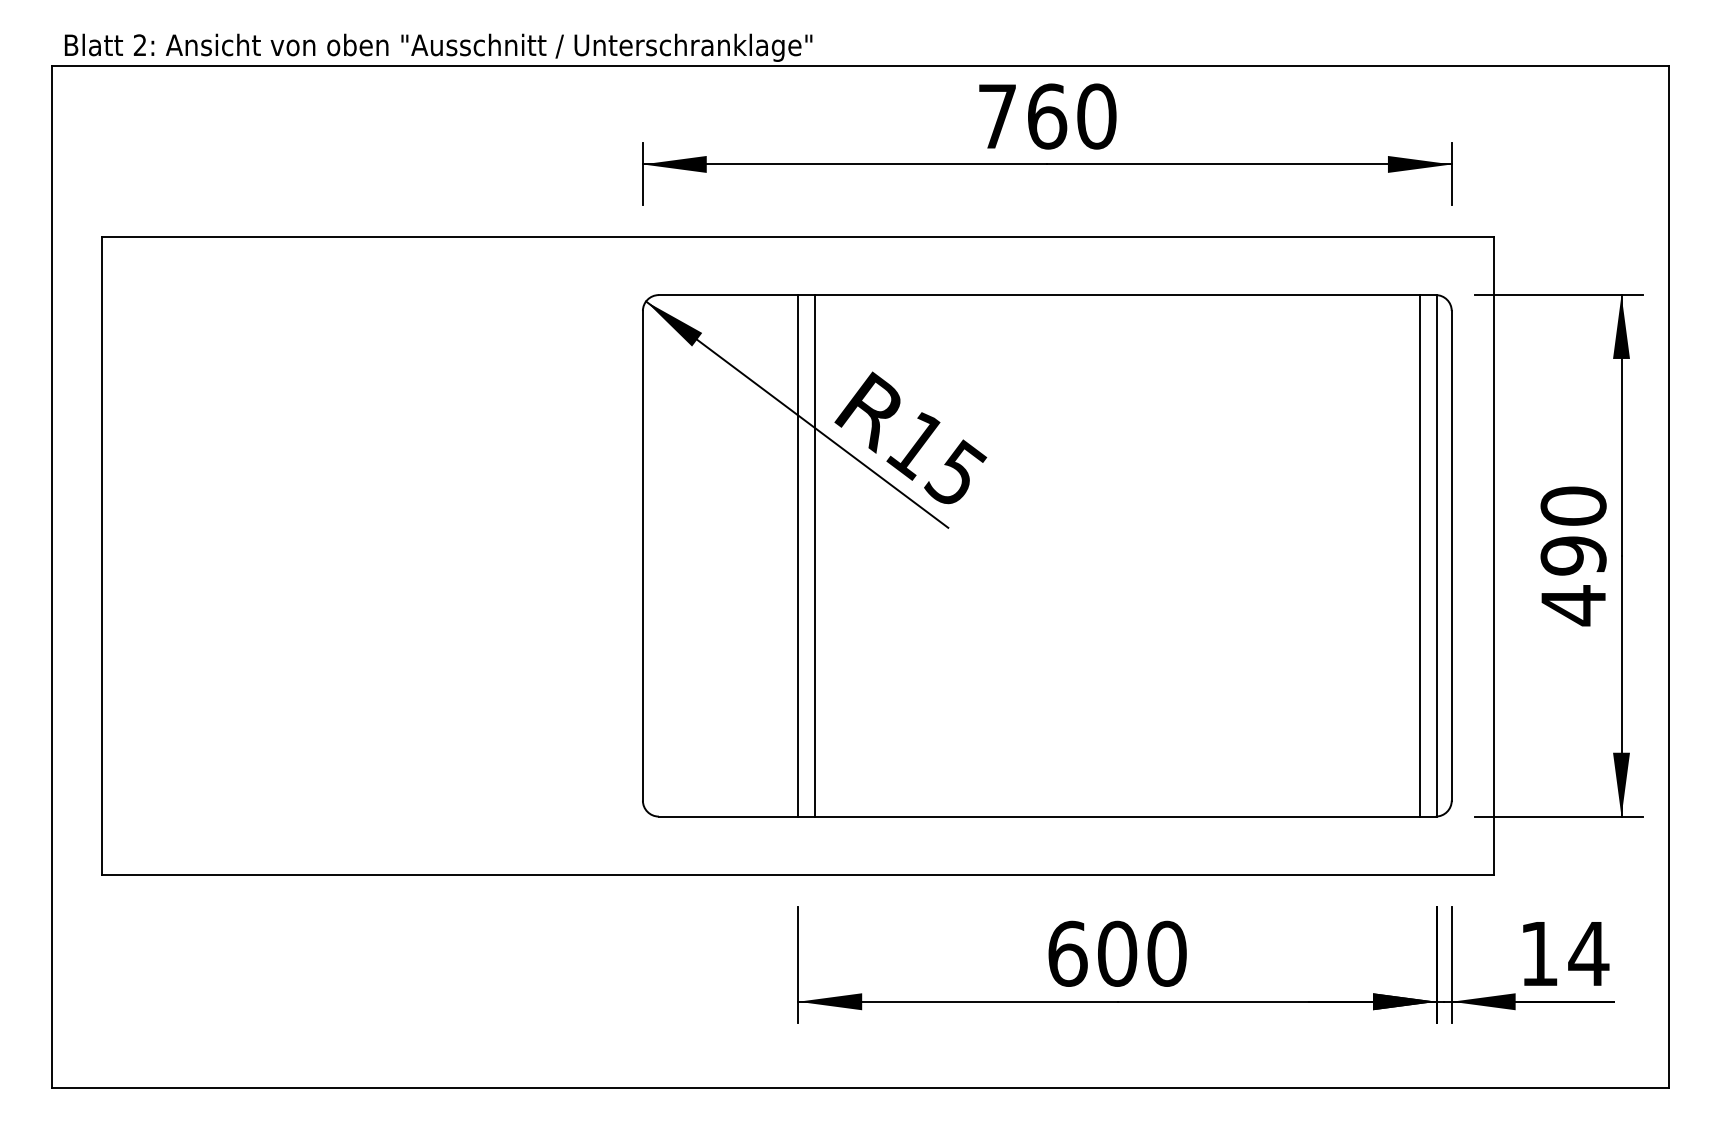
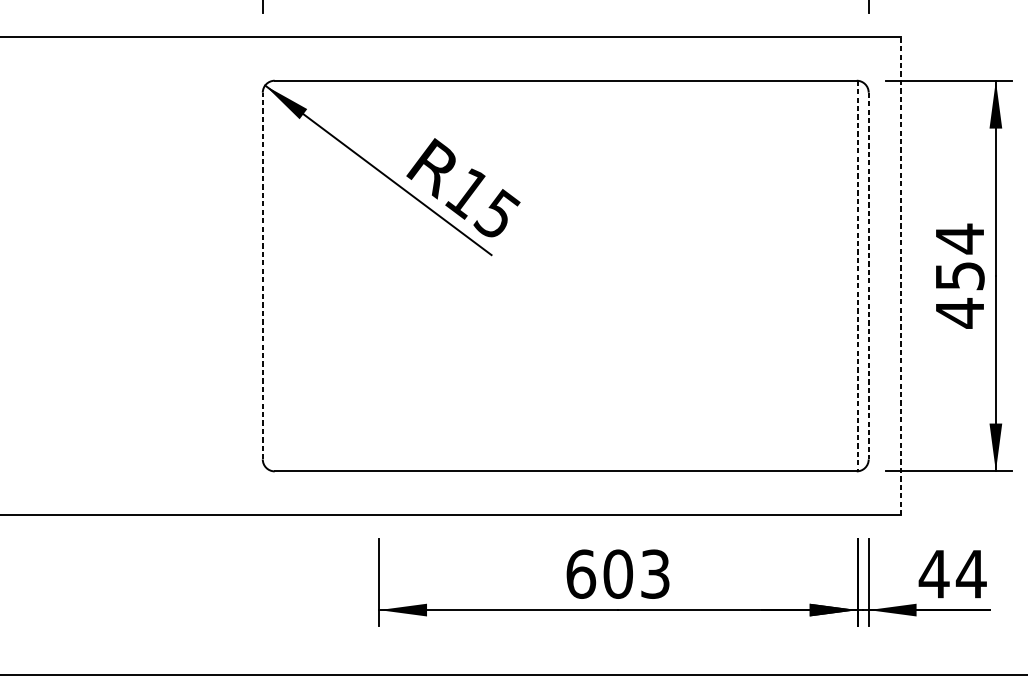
text: (1573, 530) -> (959, 257), 490 -> 454
line: (642, 555) -> (262, 275), solid -> dashed
line: (798, 555) -> (379, 275), removed
line: (815, 555) -> (392, 275), removed
line: (1419, 555) -> (844, 275), removed
line: (1436, 555) -> (857, 275), solid -> dashed
line: (1451, 555) -> (868, 275), solid -> dashed
line: (1494, 555) -> (900, 275), solid -> dashed
text: (1166, 953) -> (655, 573), 600 -> 603
text: (1538, 953) -> (933, 573), 14 -> 44

